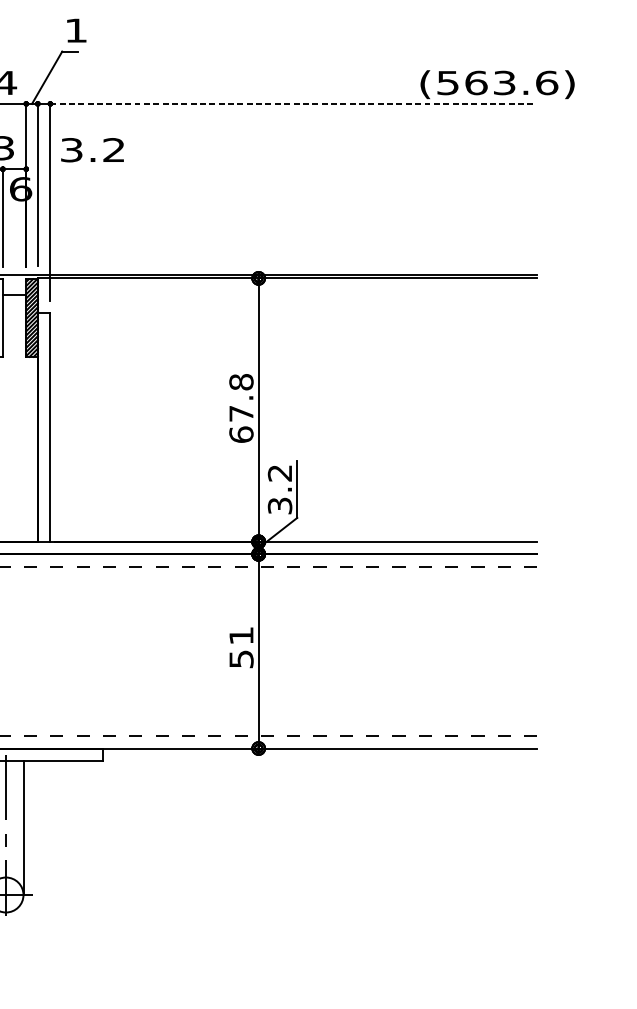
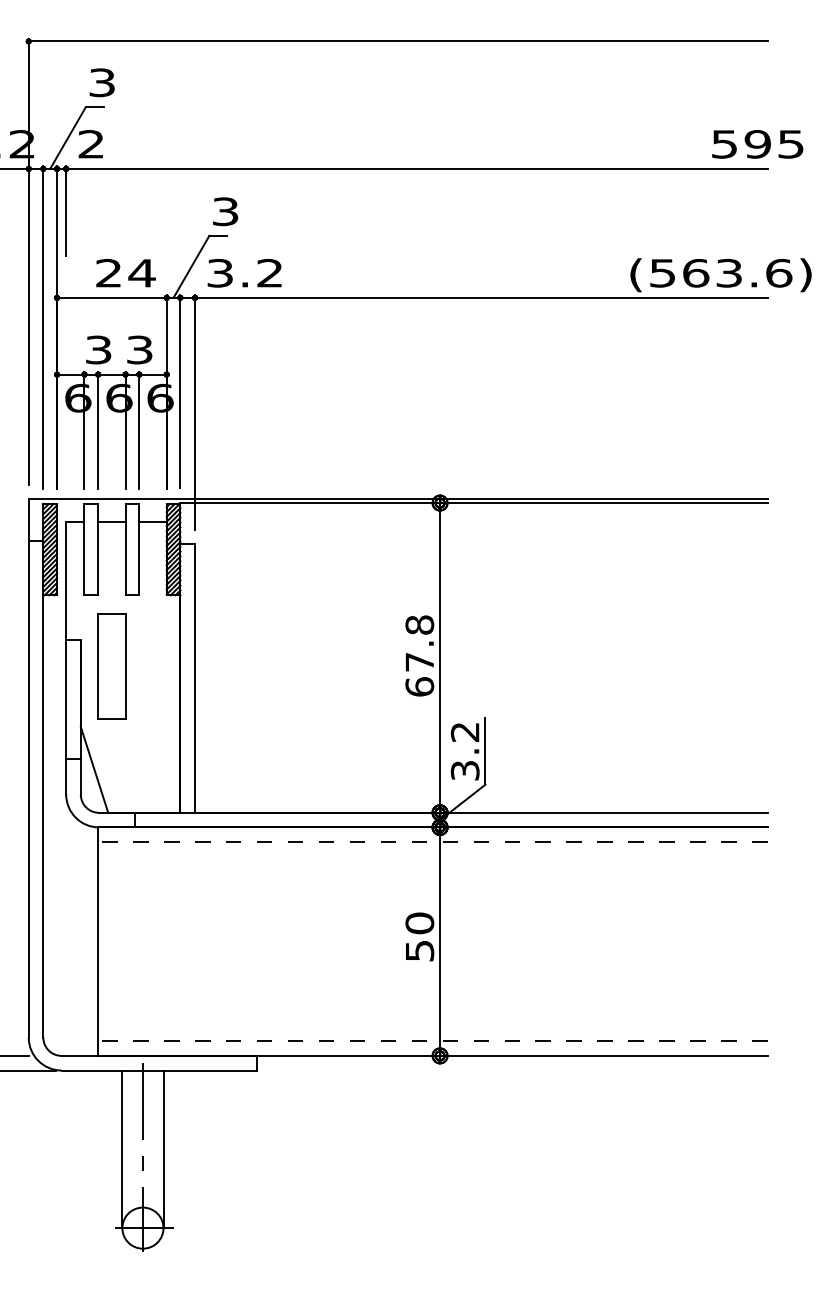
text: (76, 30) -> (225, 211), 1 -> 3
line: (293, 103) -> (481, 297), dashed -> solid
text: (92, 150) -> (244, 273), moved
text: (241, 635) -> (419, 923), 51 -> 50

